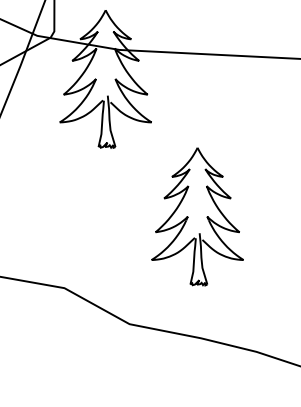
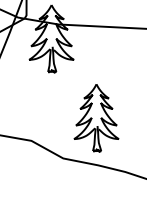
part: (197, 217) -> (96, 118), moved

